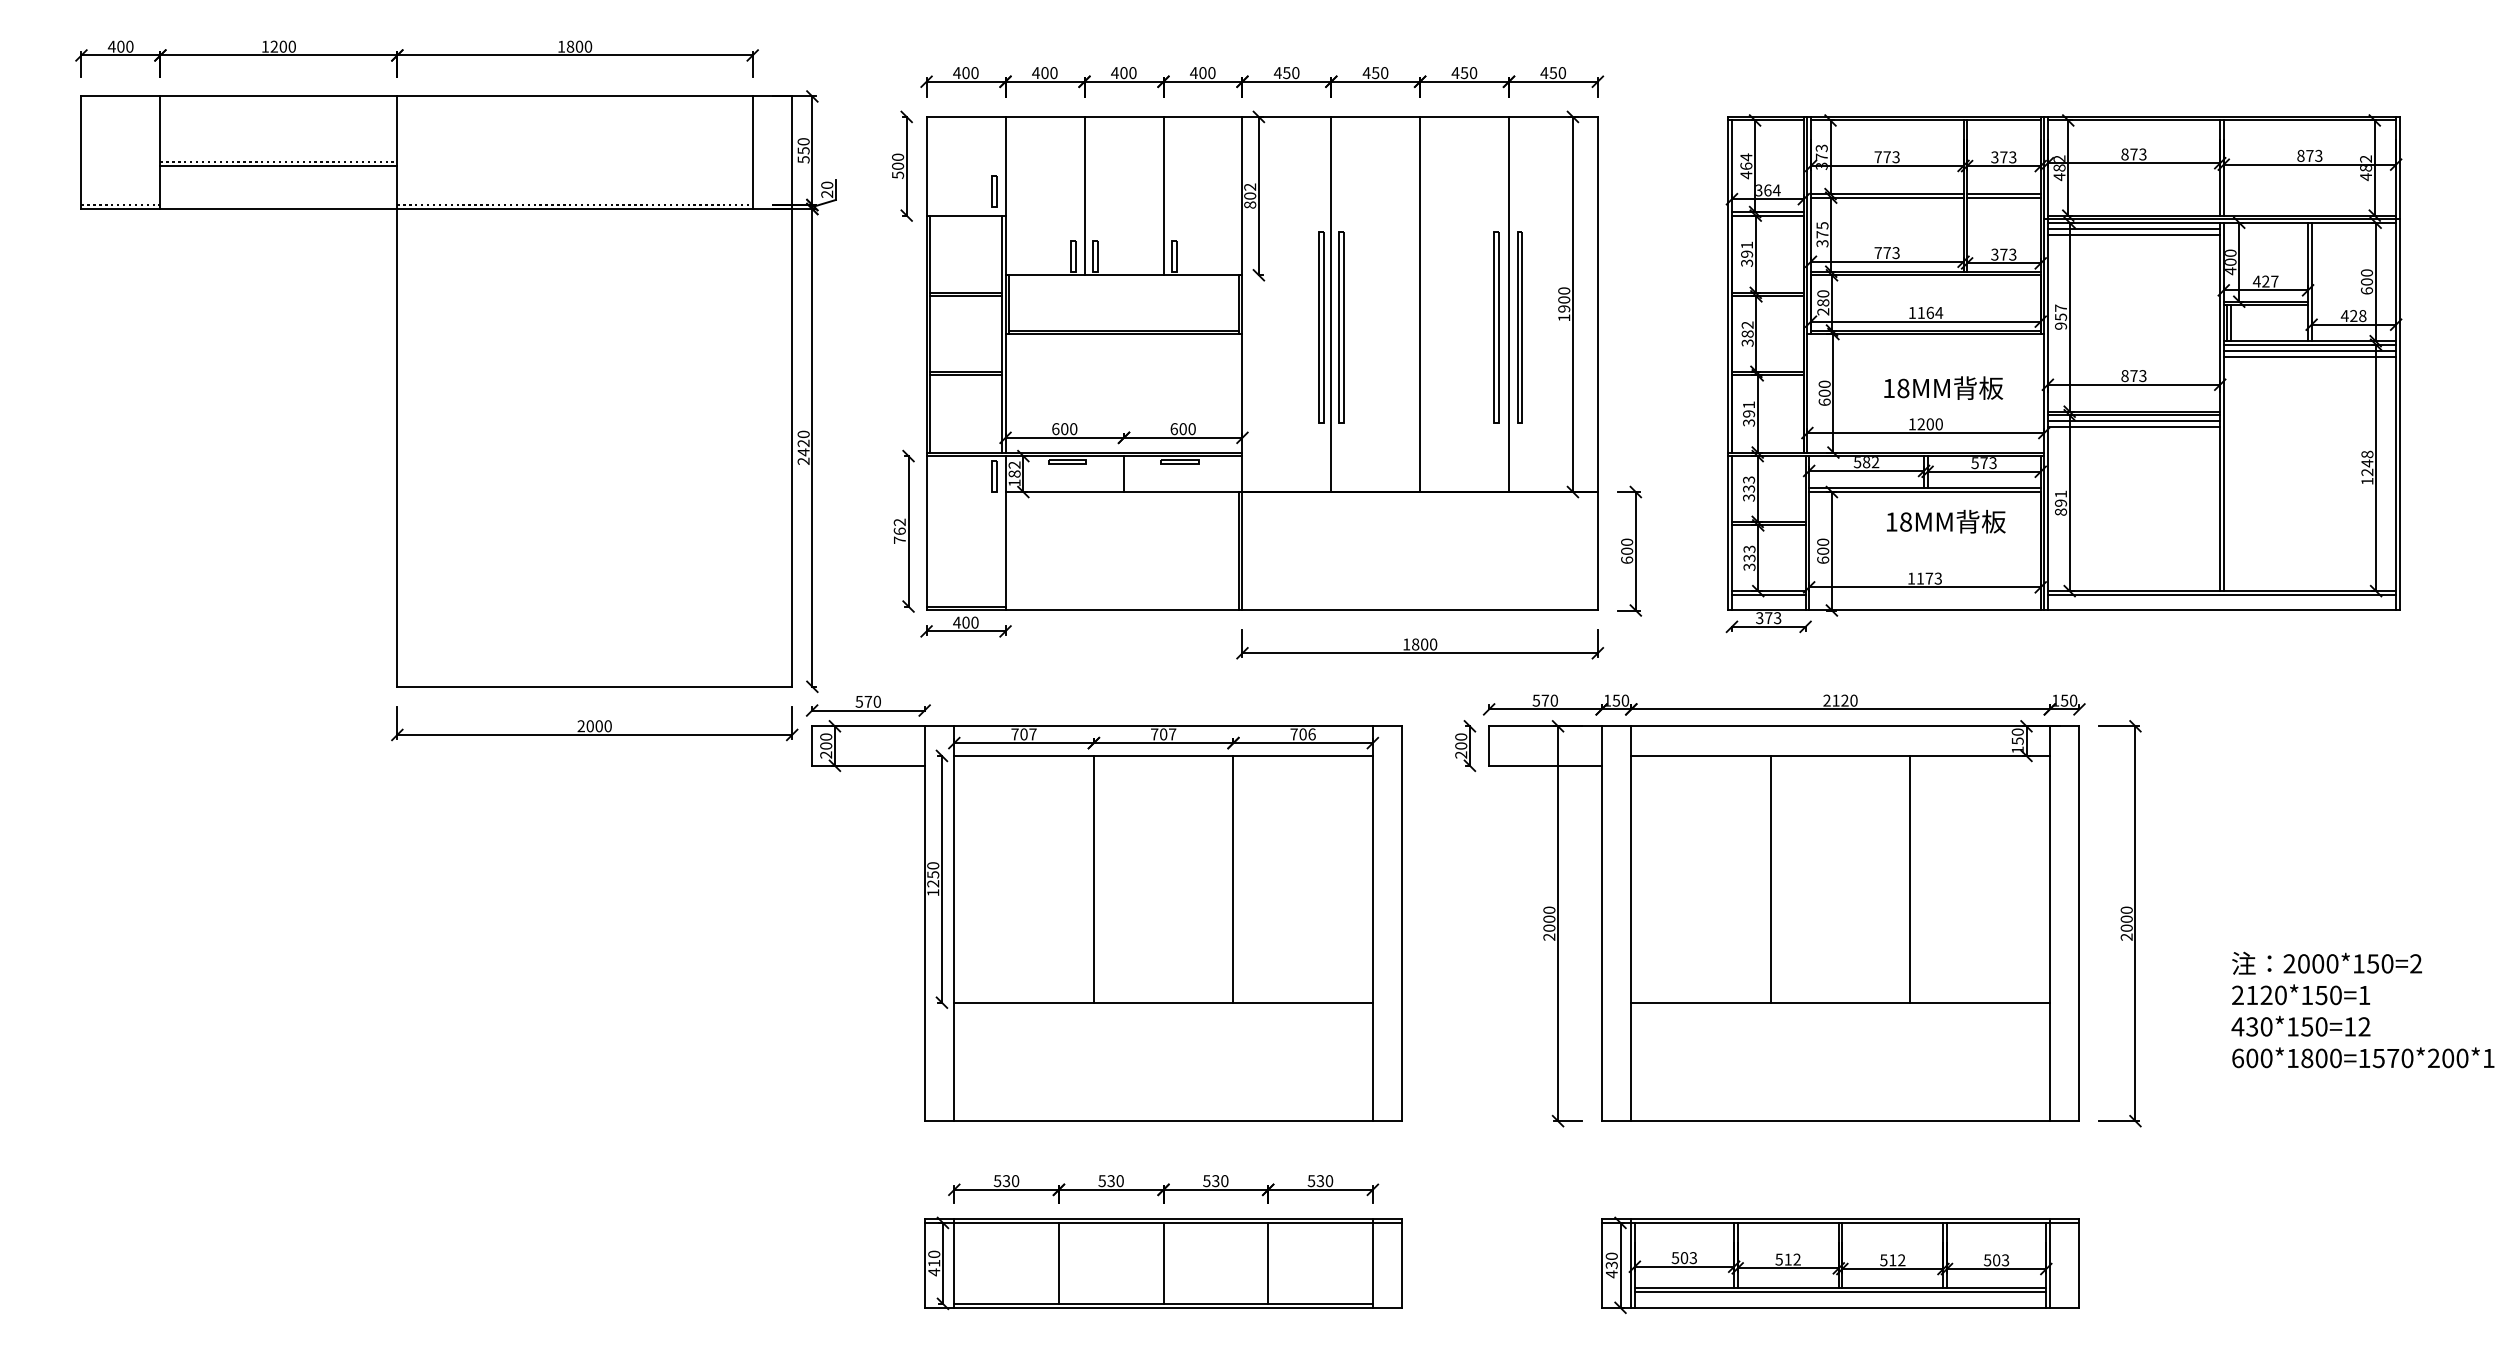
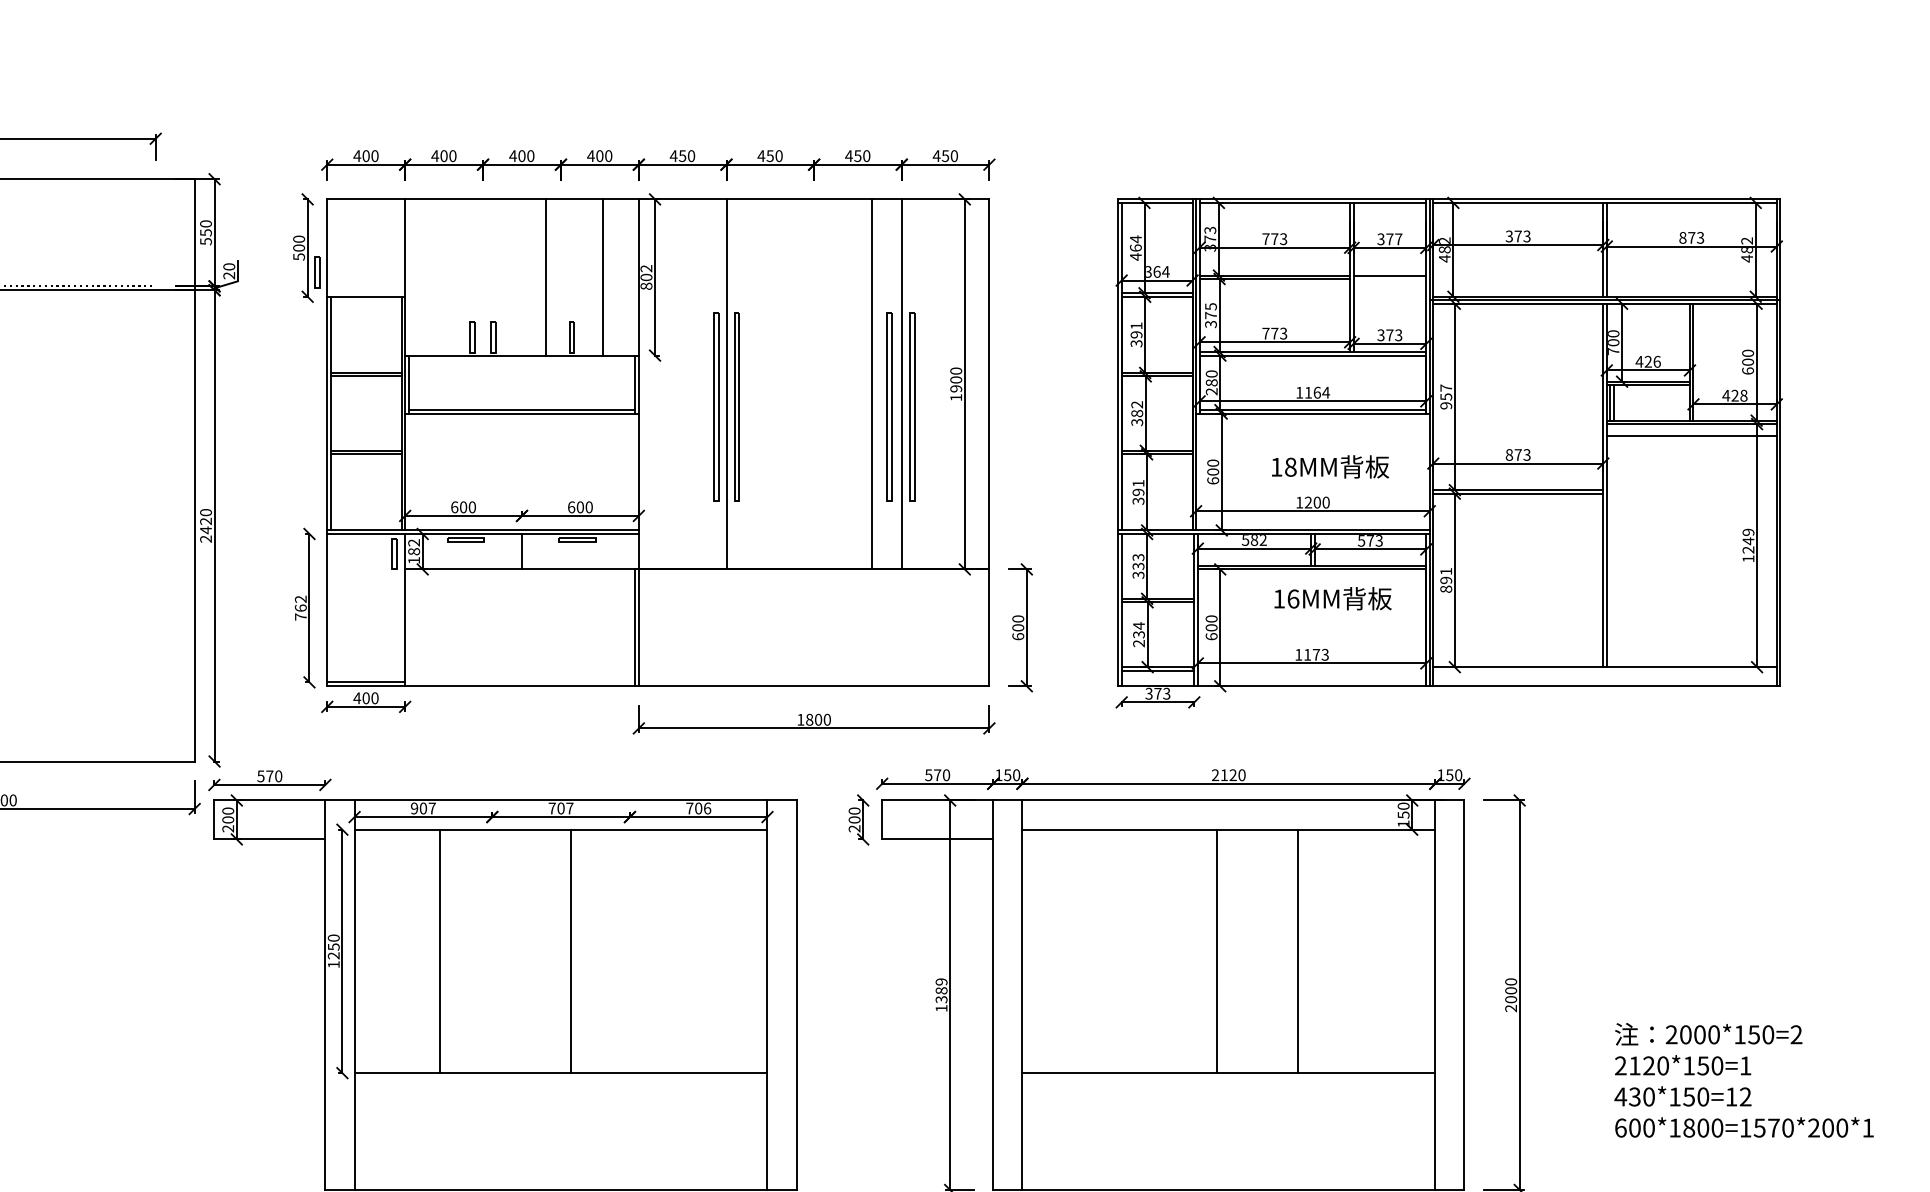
line: (752, 152) -> (155, 234), removed
text: (2124, 154) -> (1508, 236), 873 -> 373
text: (2012, 157) -> (1398, 239), 373 -> 377
part: (994, 191) -> (317, 272), moved
line: (1084, 195) -> (546, 276), moved
line: (1163, 195) -> (603, 276), moved
line: (2003, 197) -> (1389, 278), removed
line: (2133, 228) -> (1517, 309), removed
line: (2133, 234) -> (1517, 315), removed
text: (2230, 271) -> (1613, 351), 400 -> 700
text: (2274, 281) -> (1656, 361), 427 -> 426
line: (1420, 304) -> (872, 384), moved
line: (2309, 350) -> (1691, 429), removed
line: (2133, 421) -> (1517, 499), removed
line: (2133, 427) -> (1517, 505), removed
text: (2367, 454) -> (1748, 532), 1248 -> 1249
text: (1906, 521) -> (1293, 598), 18MM -> 16MM
text: (1749, 557) -> (1138, 633), 333 -> 234
line: (2221, 594) -> (1604, 670), removed
text: (1014, 734) -> (413, 808), 707 -> 907
line: (1093, 878) -> (439, 950), moved
line: (1233, 878) -> (570, 950), moved
line: (1770, 878) -> (1216, 950), moved
text: (1549, 923) -> (941, 995), 2000 -> 1389

